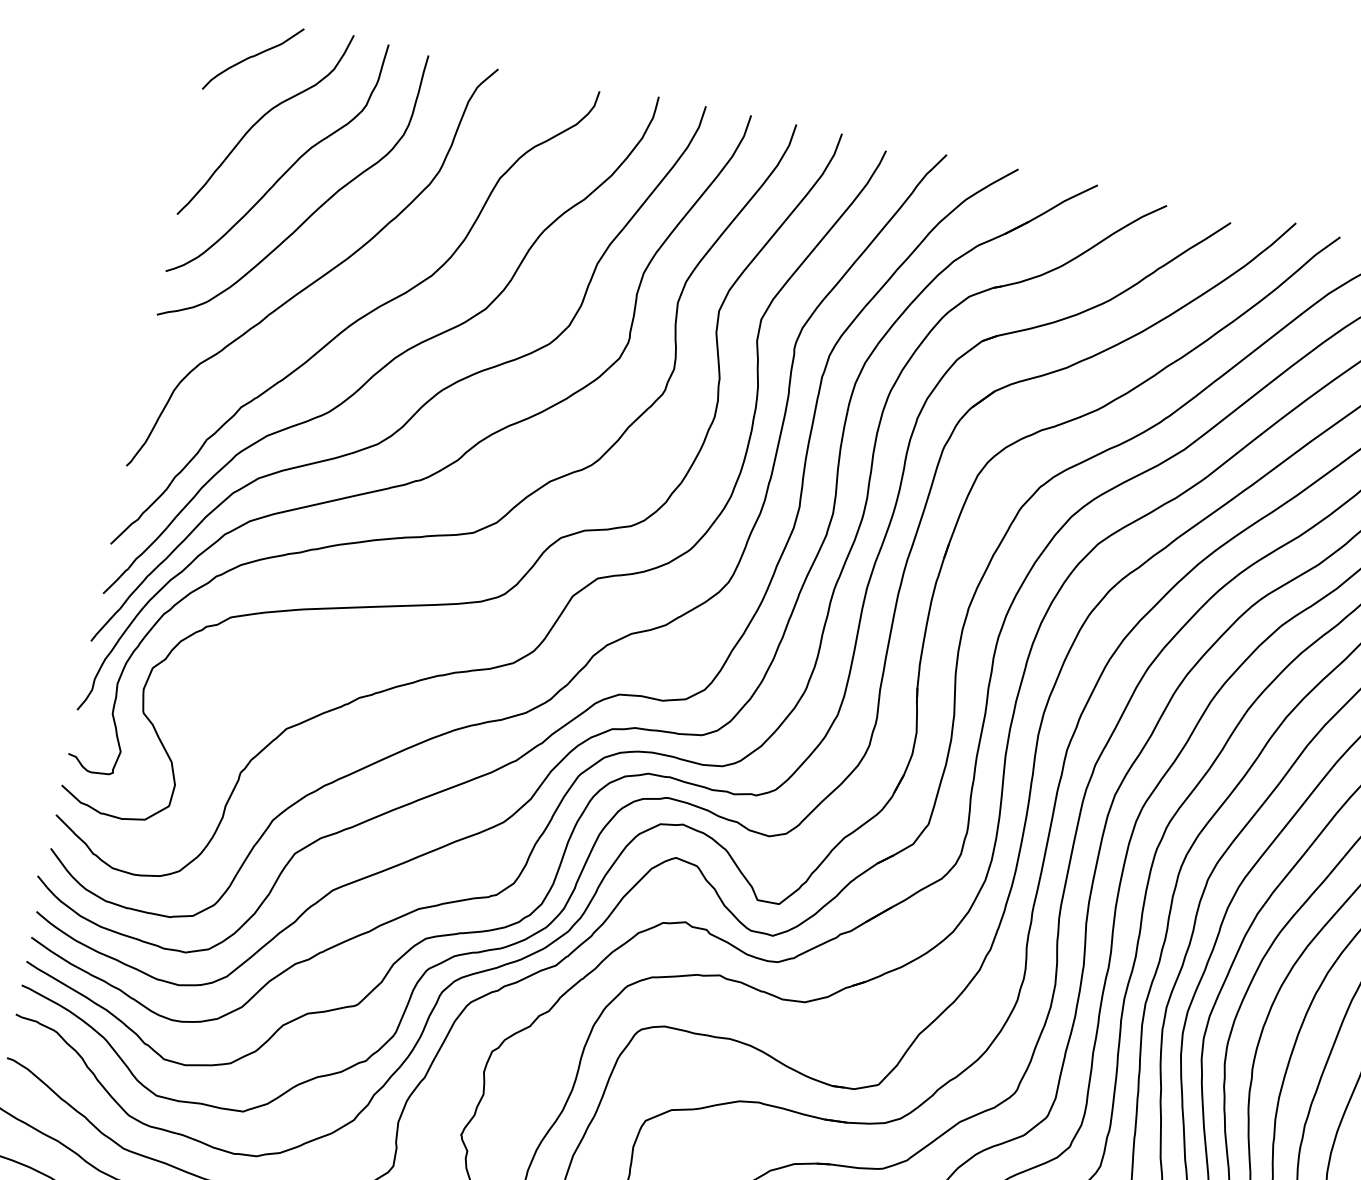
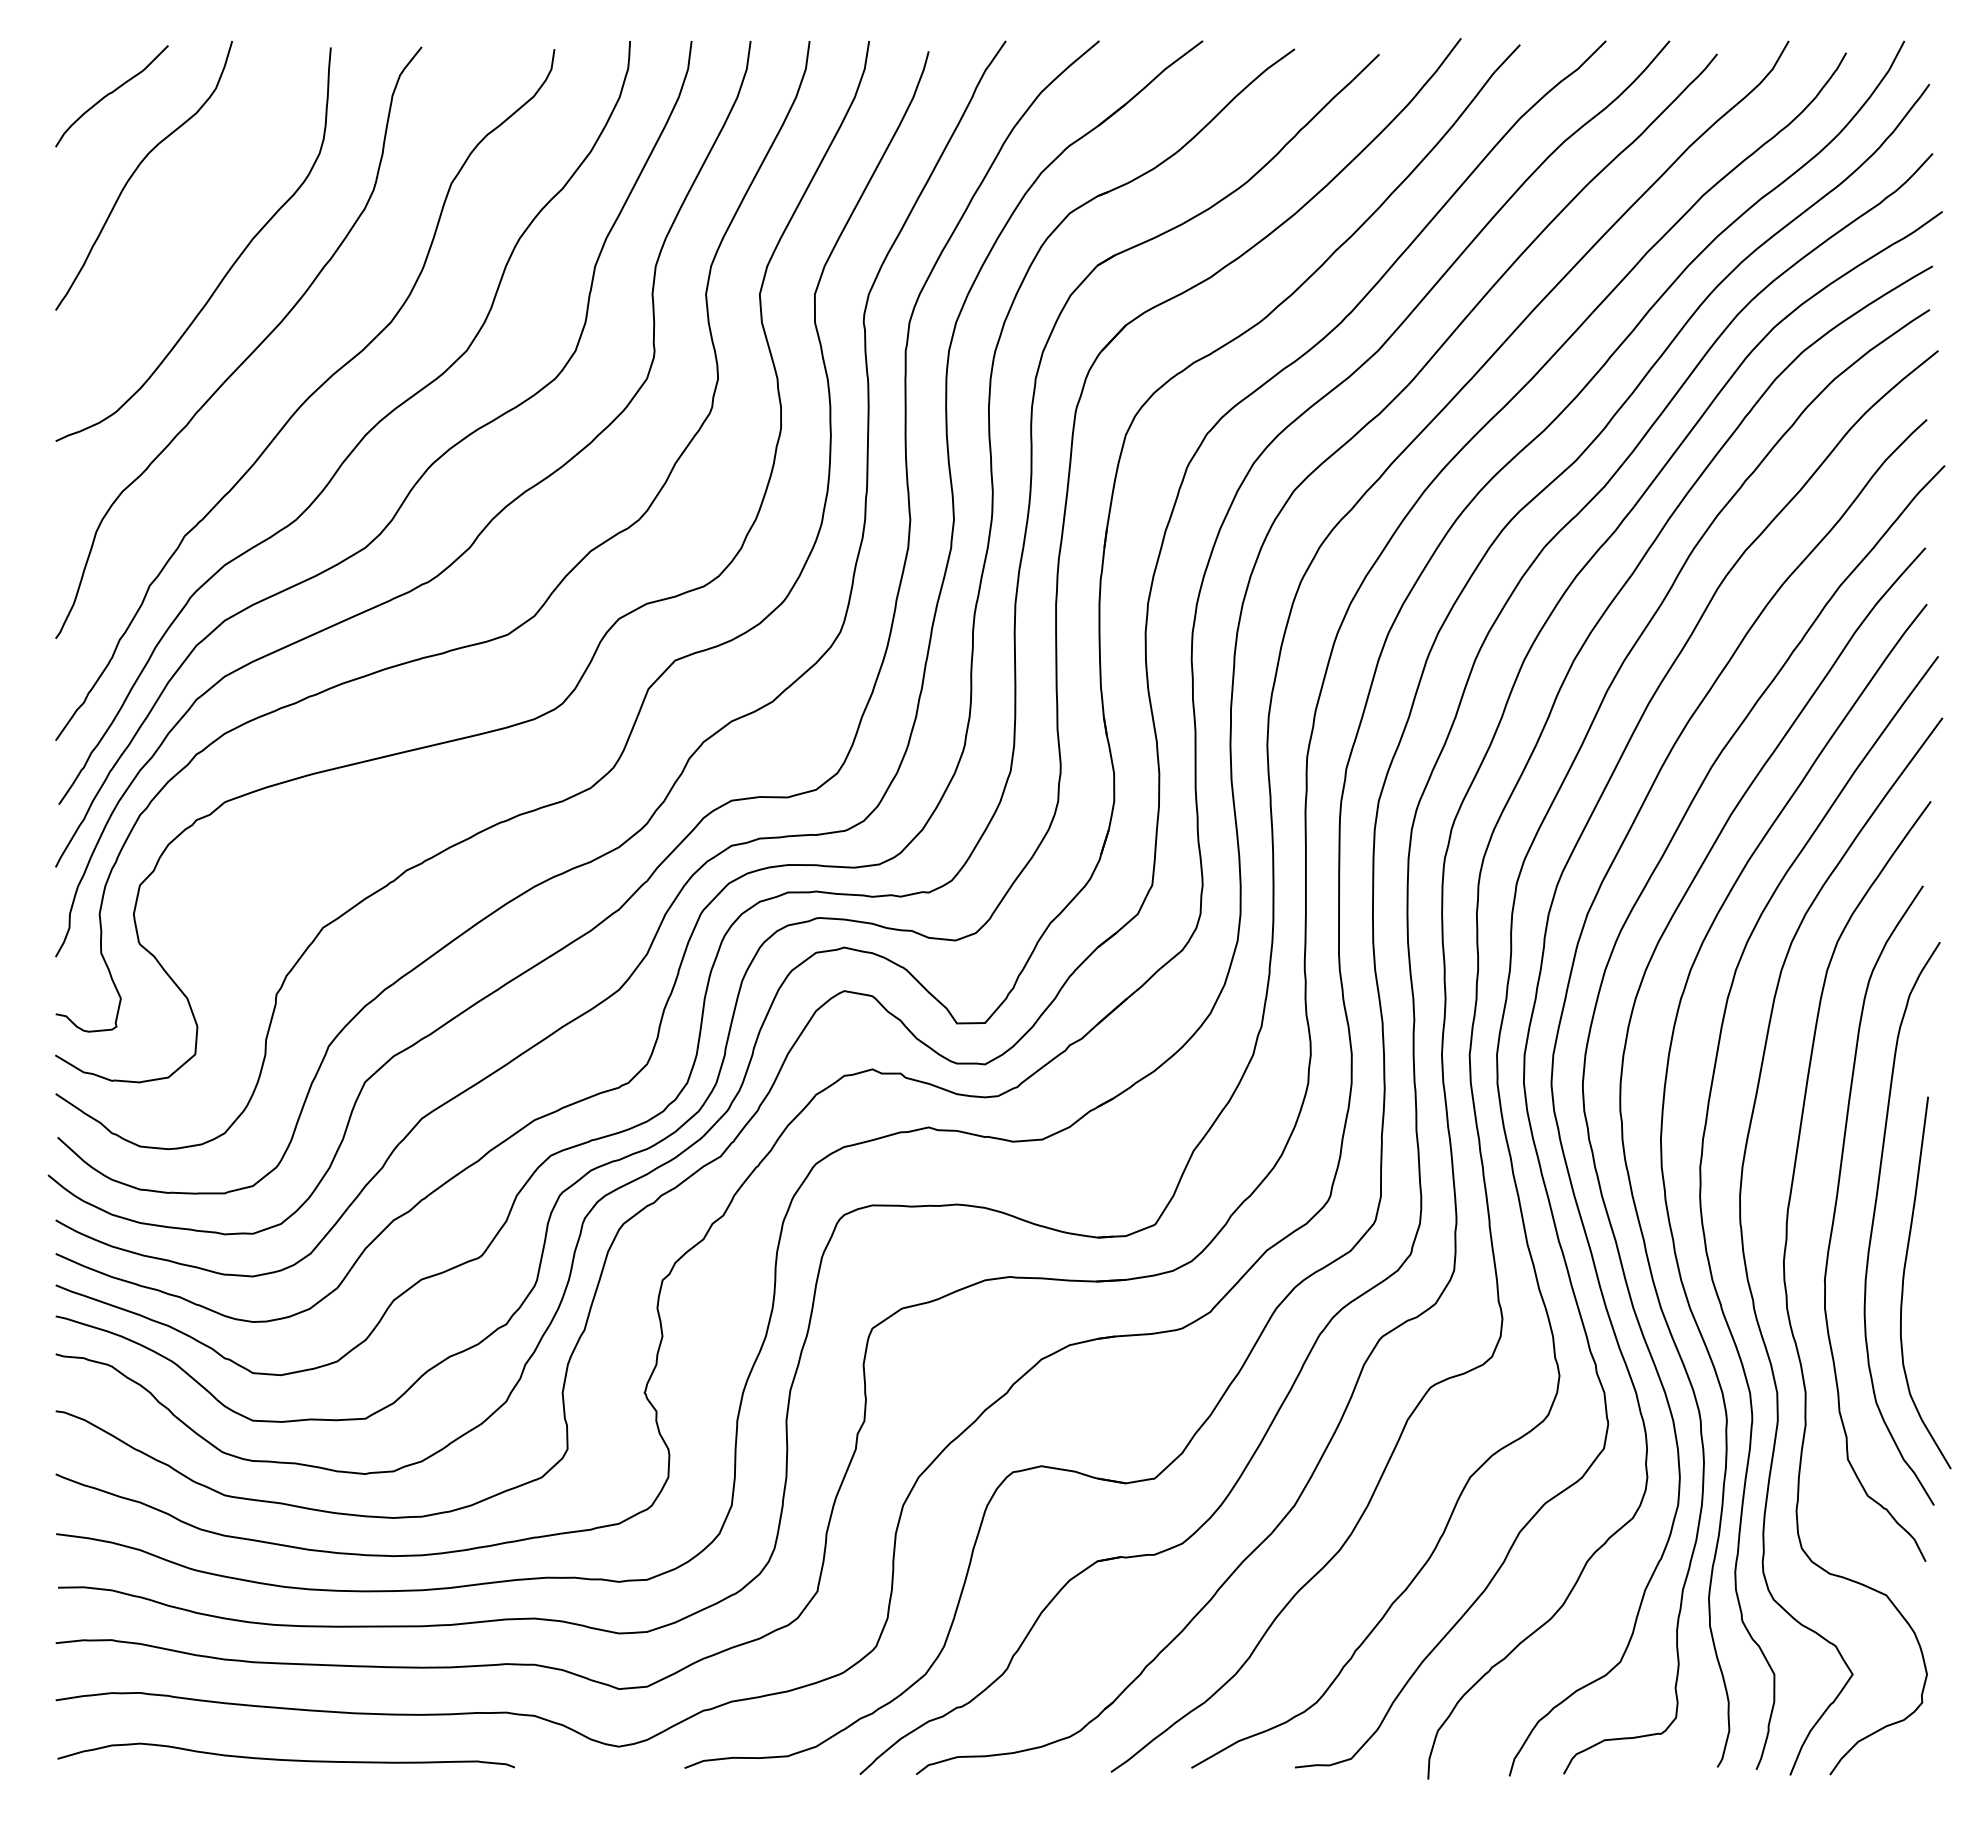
curve: (287, 169) -> (182, 226), removed

